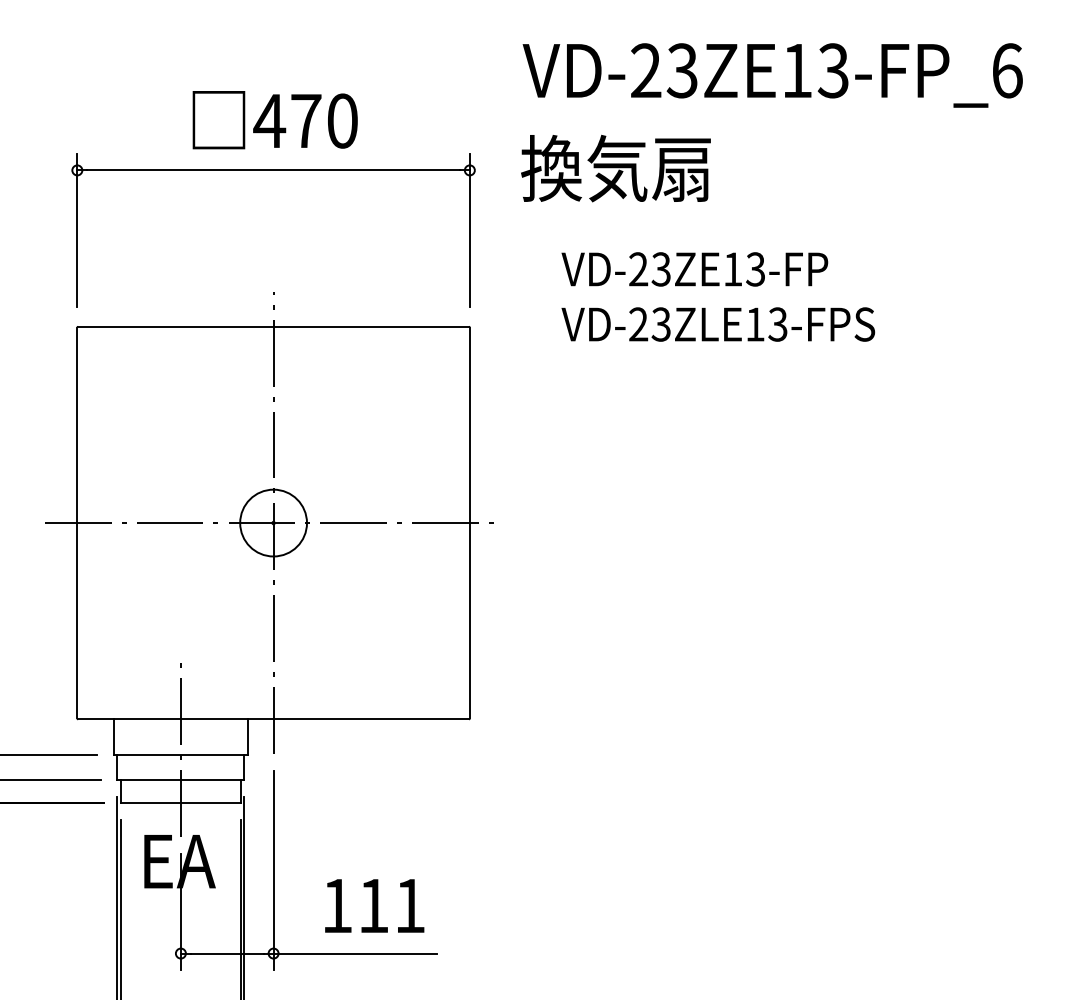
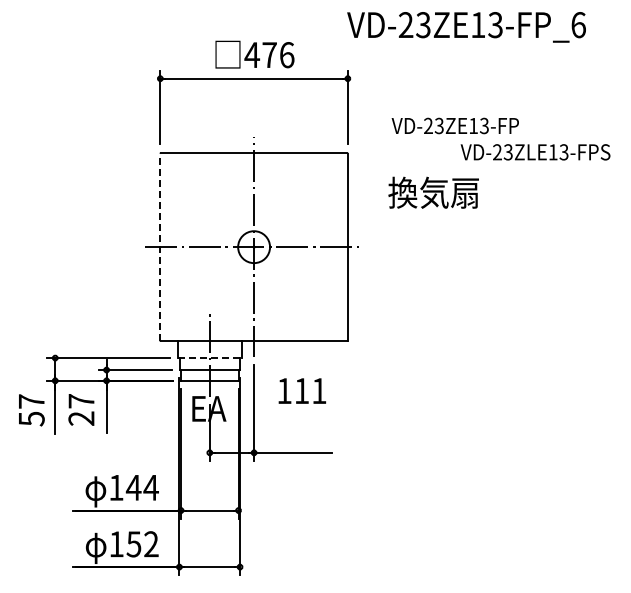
text: (772, 75) -> (466, 27), moved
text: (343, 121) -> (287, 55), 470 -> 476
text: (615, 167) -> (433, 192), moved
text: (718, 324) -> (535, 152), moved
line: (77, 521) -> (160, 246), solid -> dashed
line: (180, 756) -> (209, 358), solid -> dashed
text: (374, 904) -> (302, 390), moved

